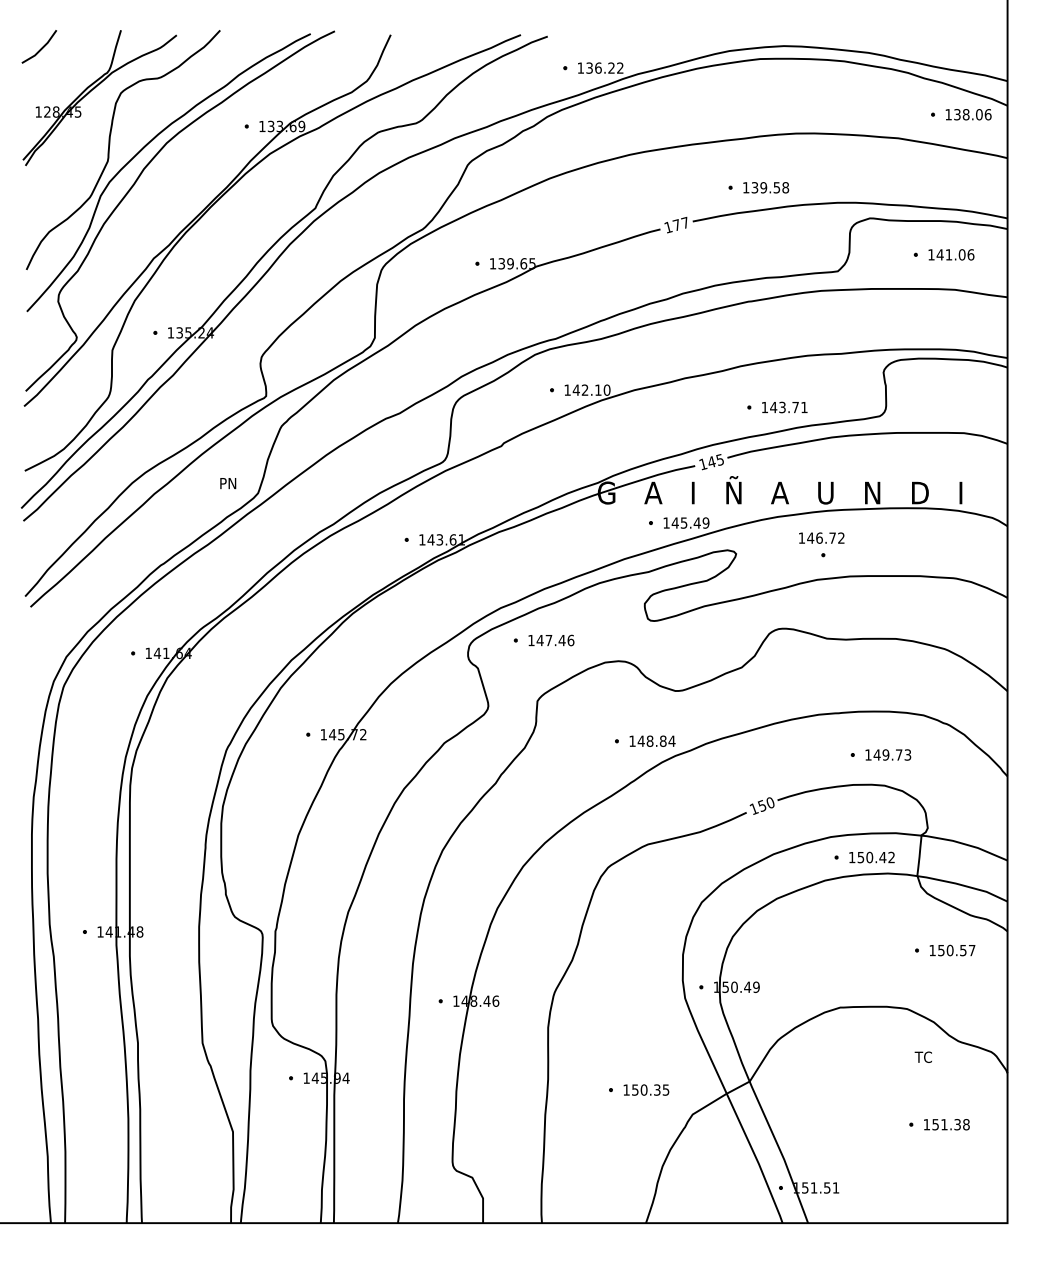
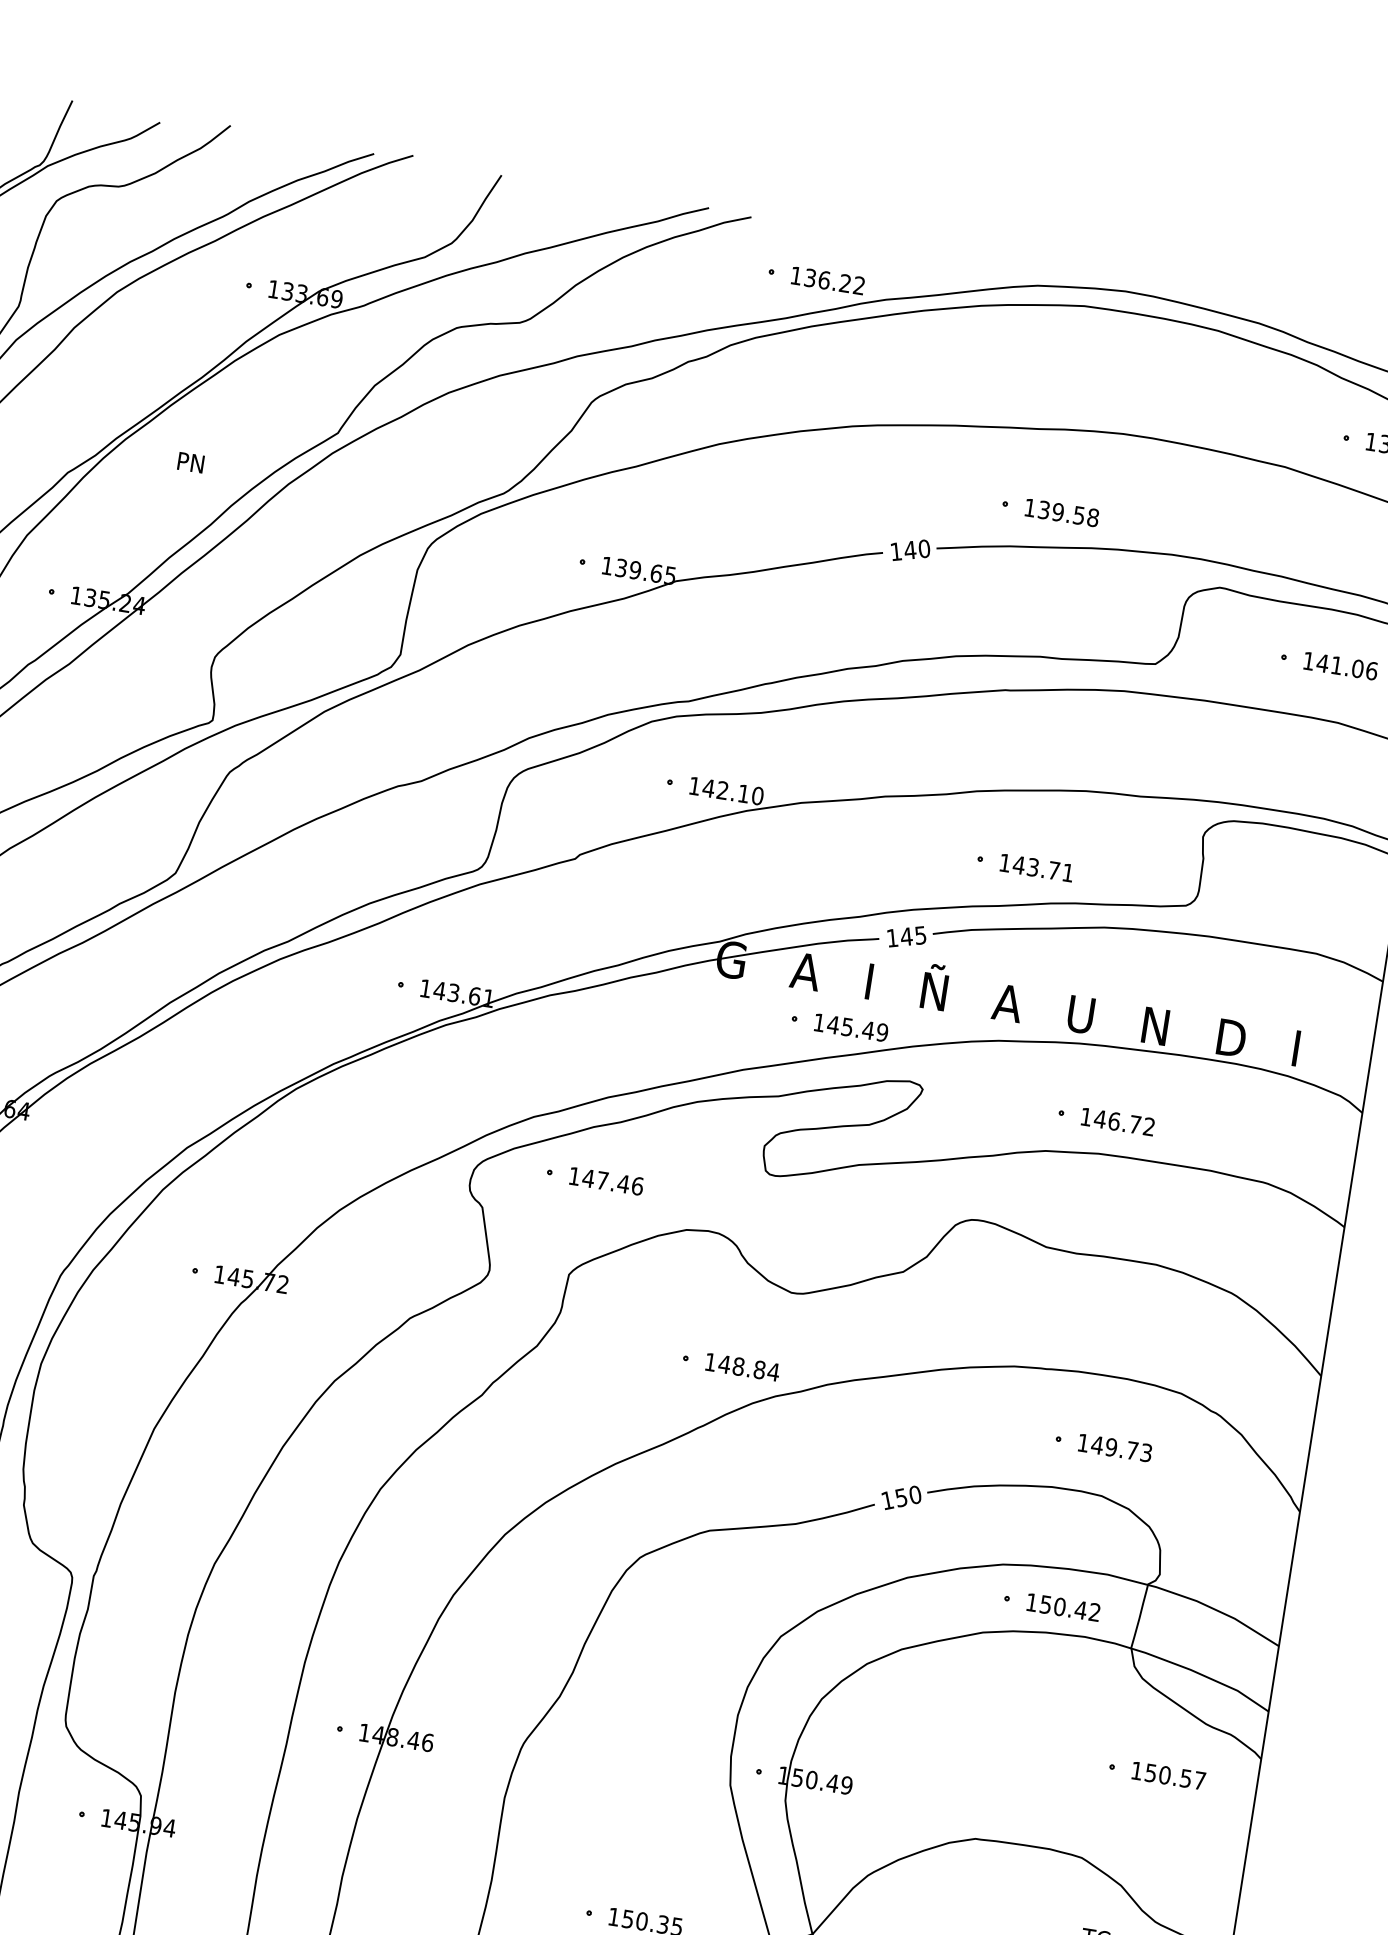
text: (680, 223) -> (916, 548), 177 -> 140
text: (228, 483) -> (191, 462), moved
text: (821, 537) -> (1117, 1120), moved

